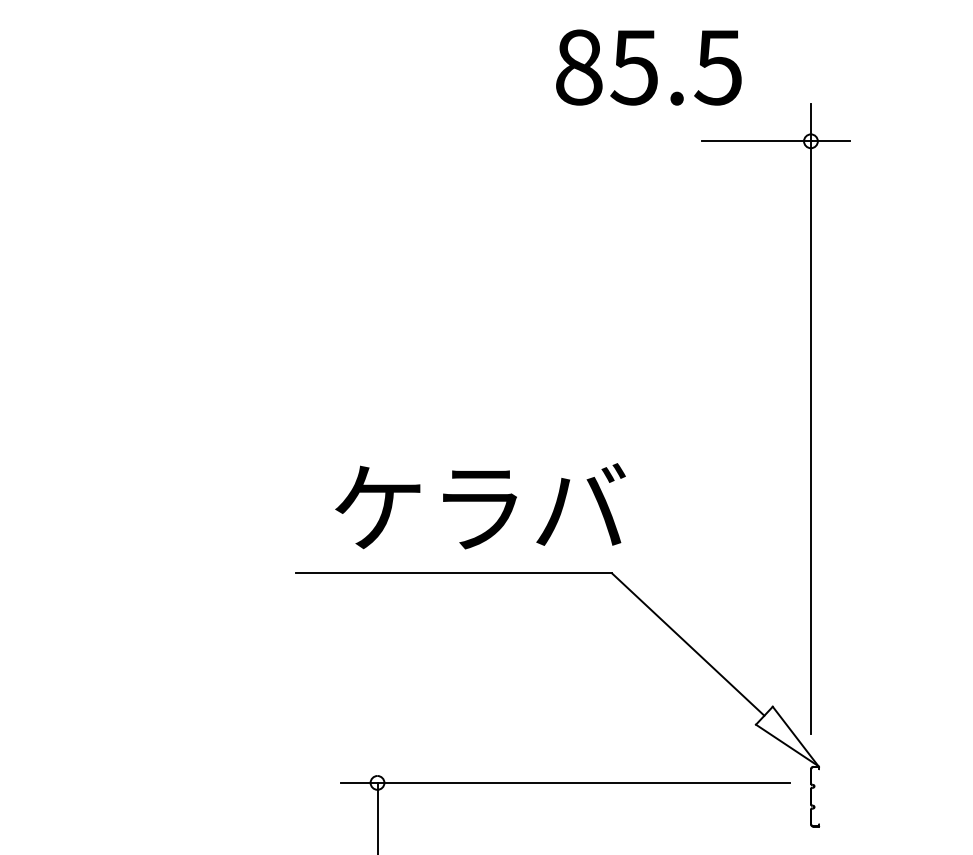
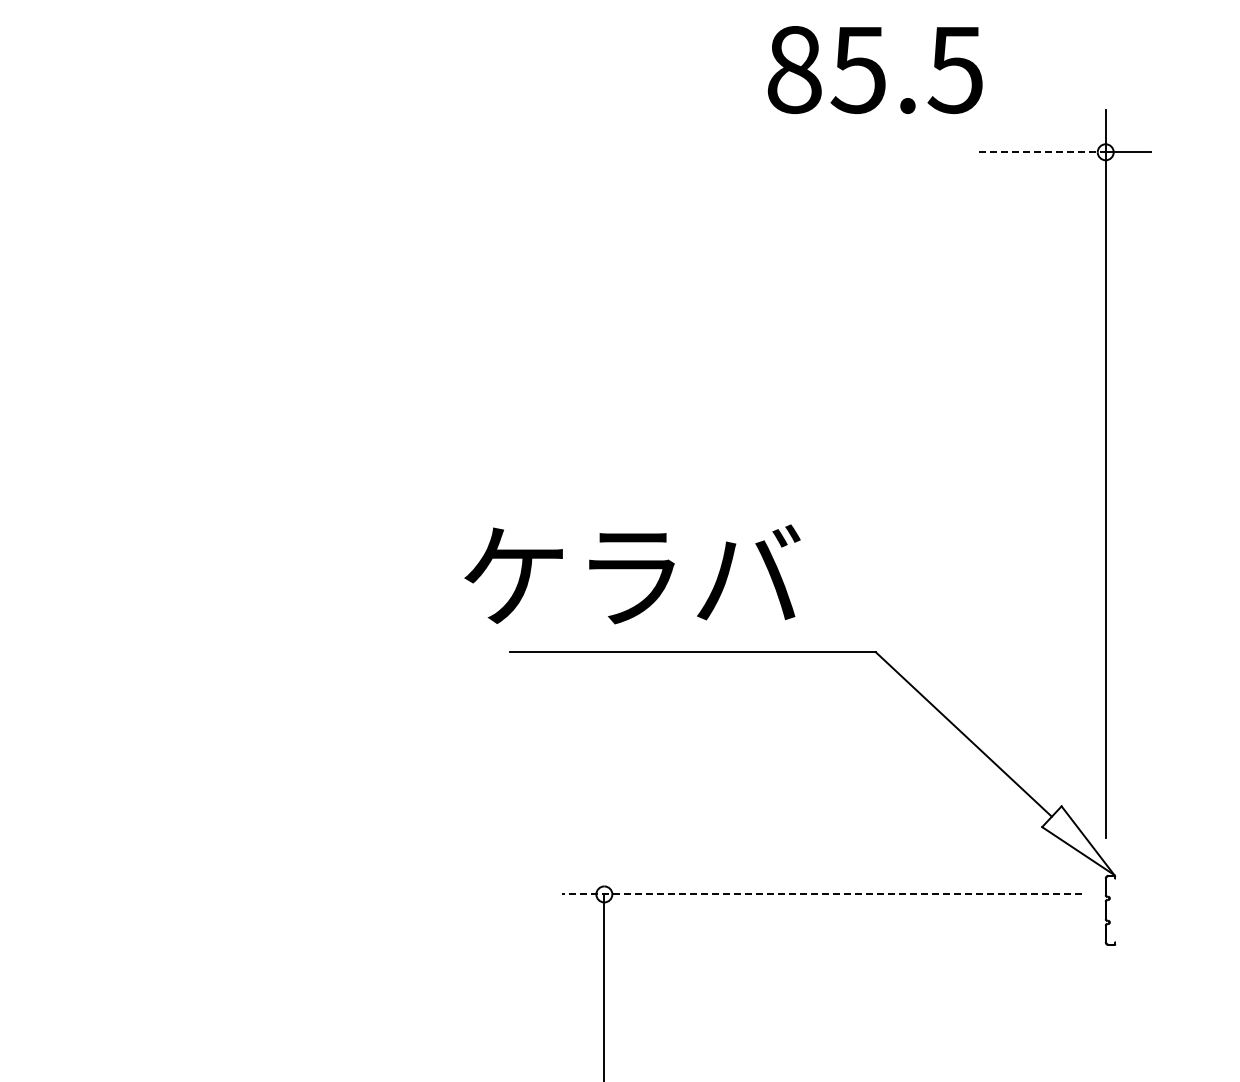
text: (649, 67) -> (875, 69), moved
line: (756, 141) -> (1042, 152), solid -> dashed
text: (480, 506) -> (632, 574), moved
line: (565, 782) -> (821, 894), solid -> dashed

